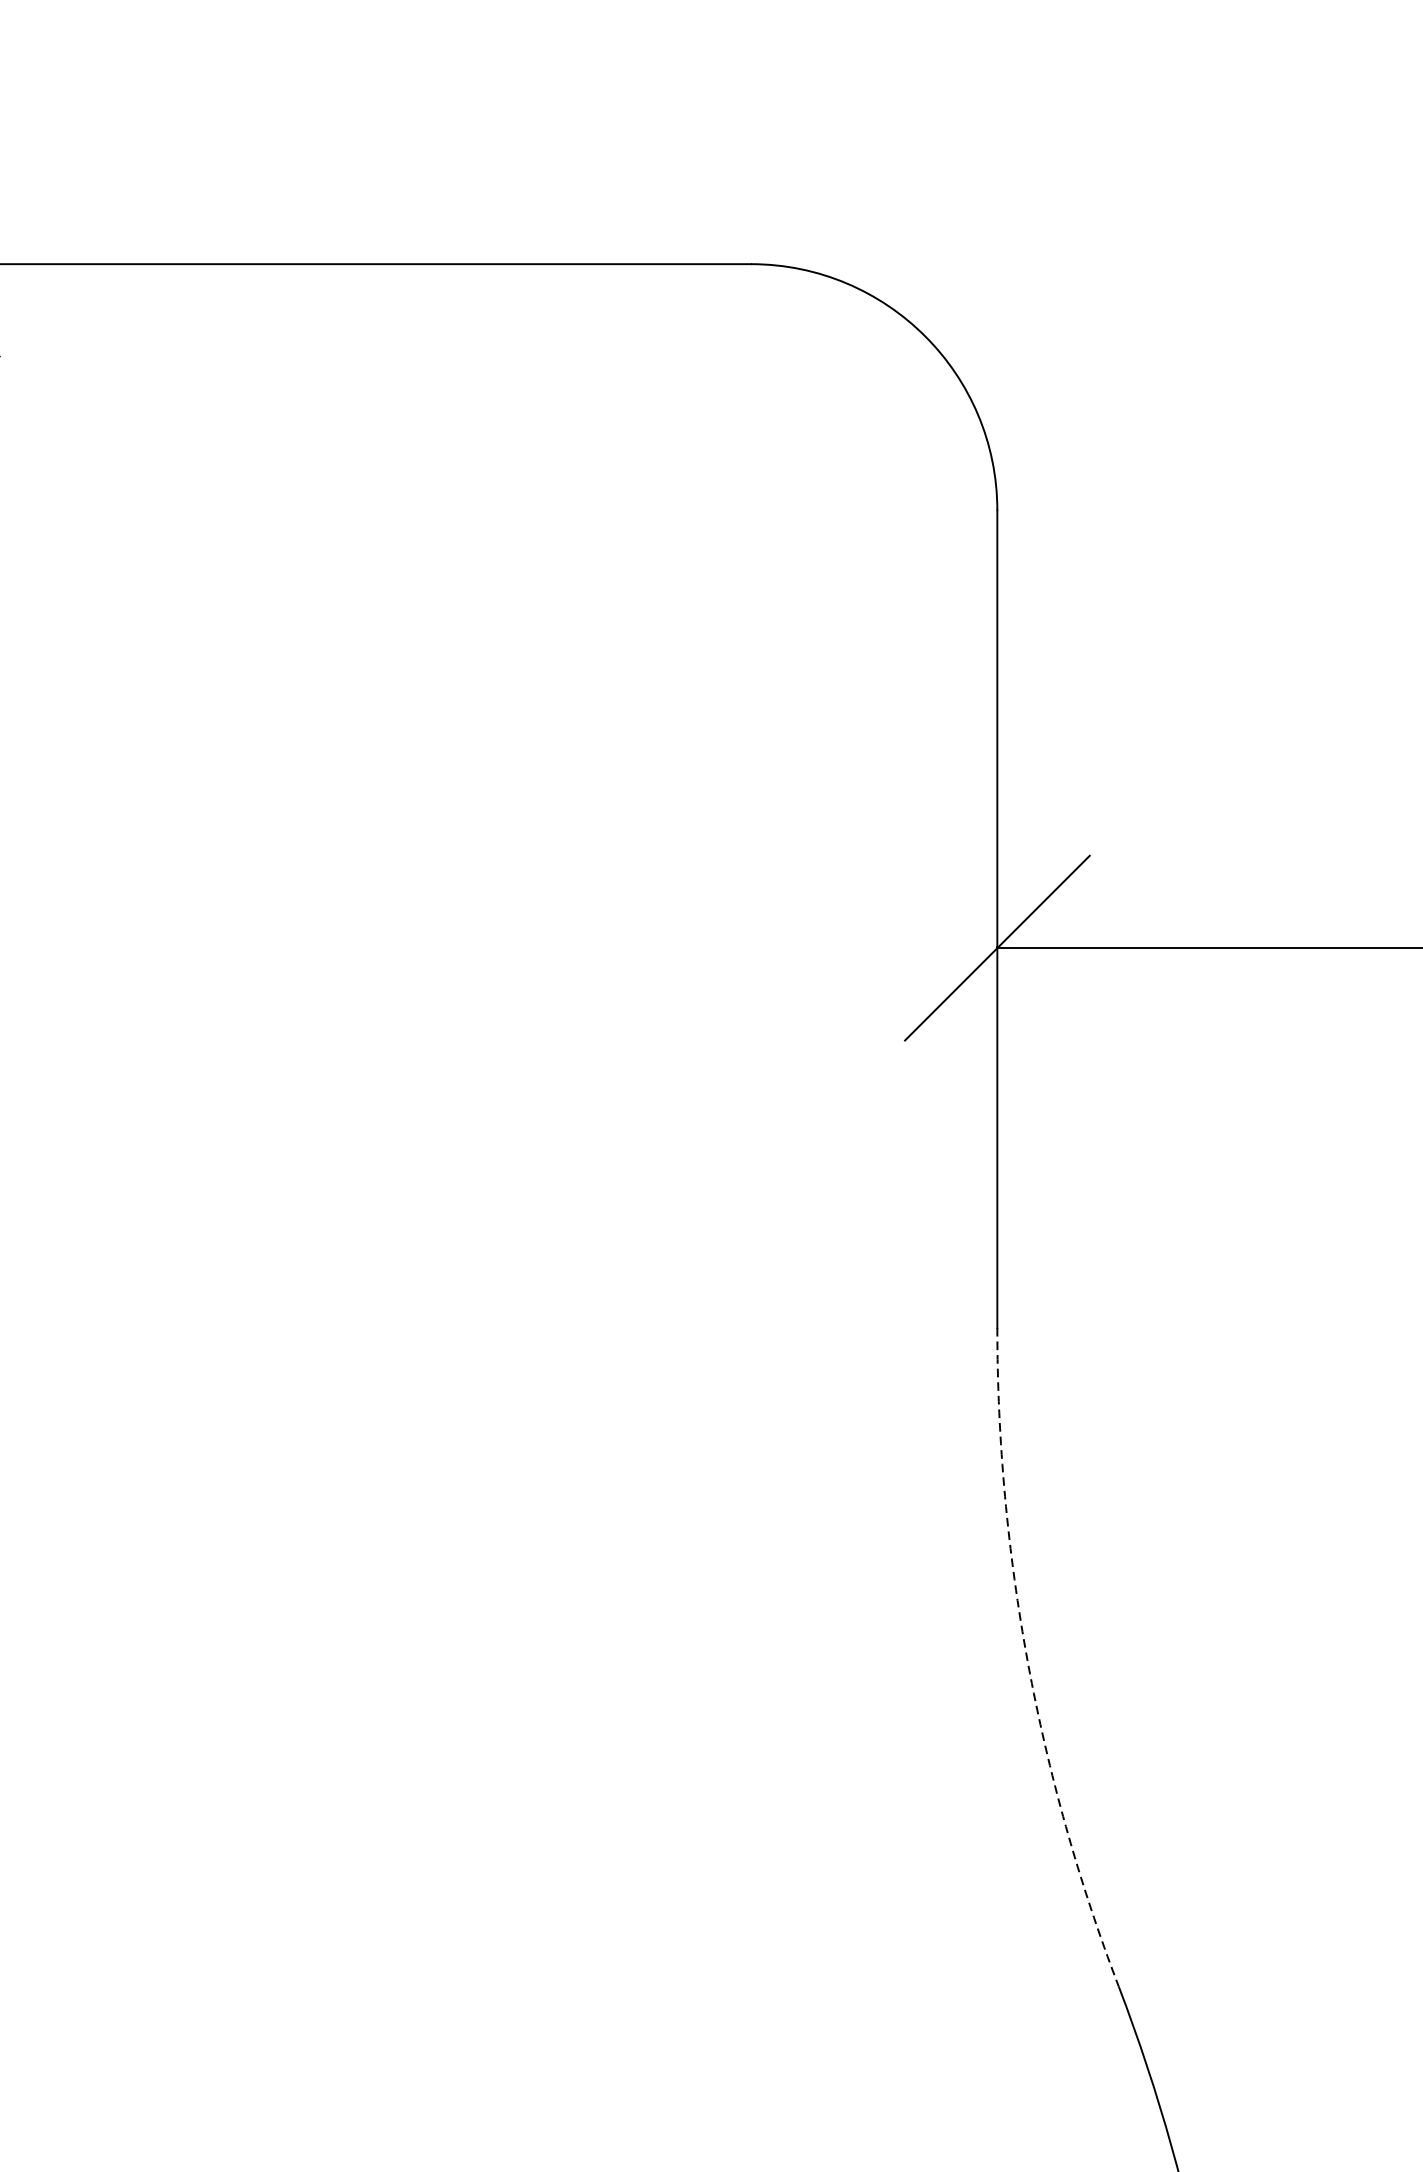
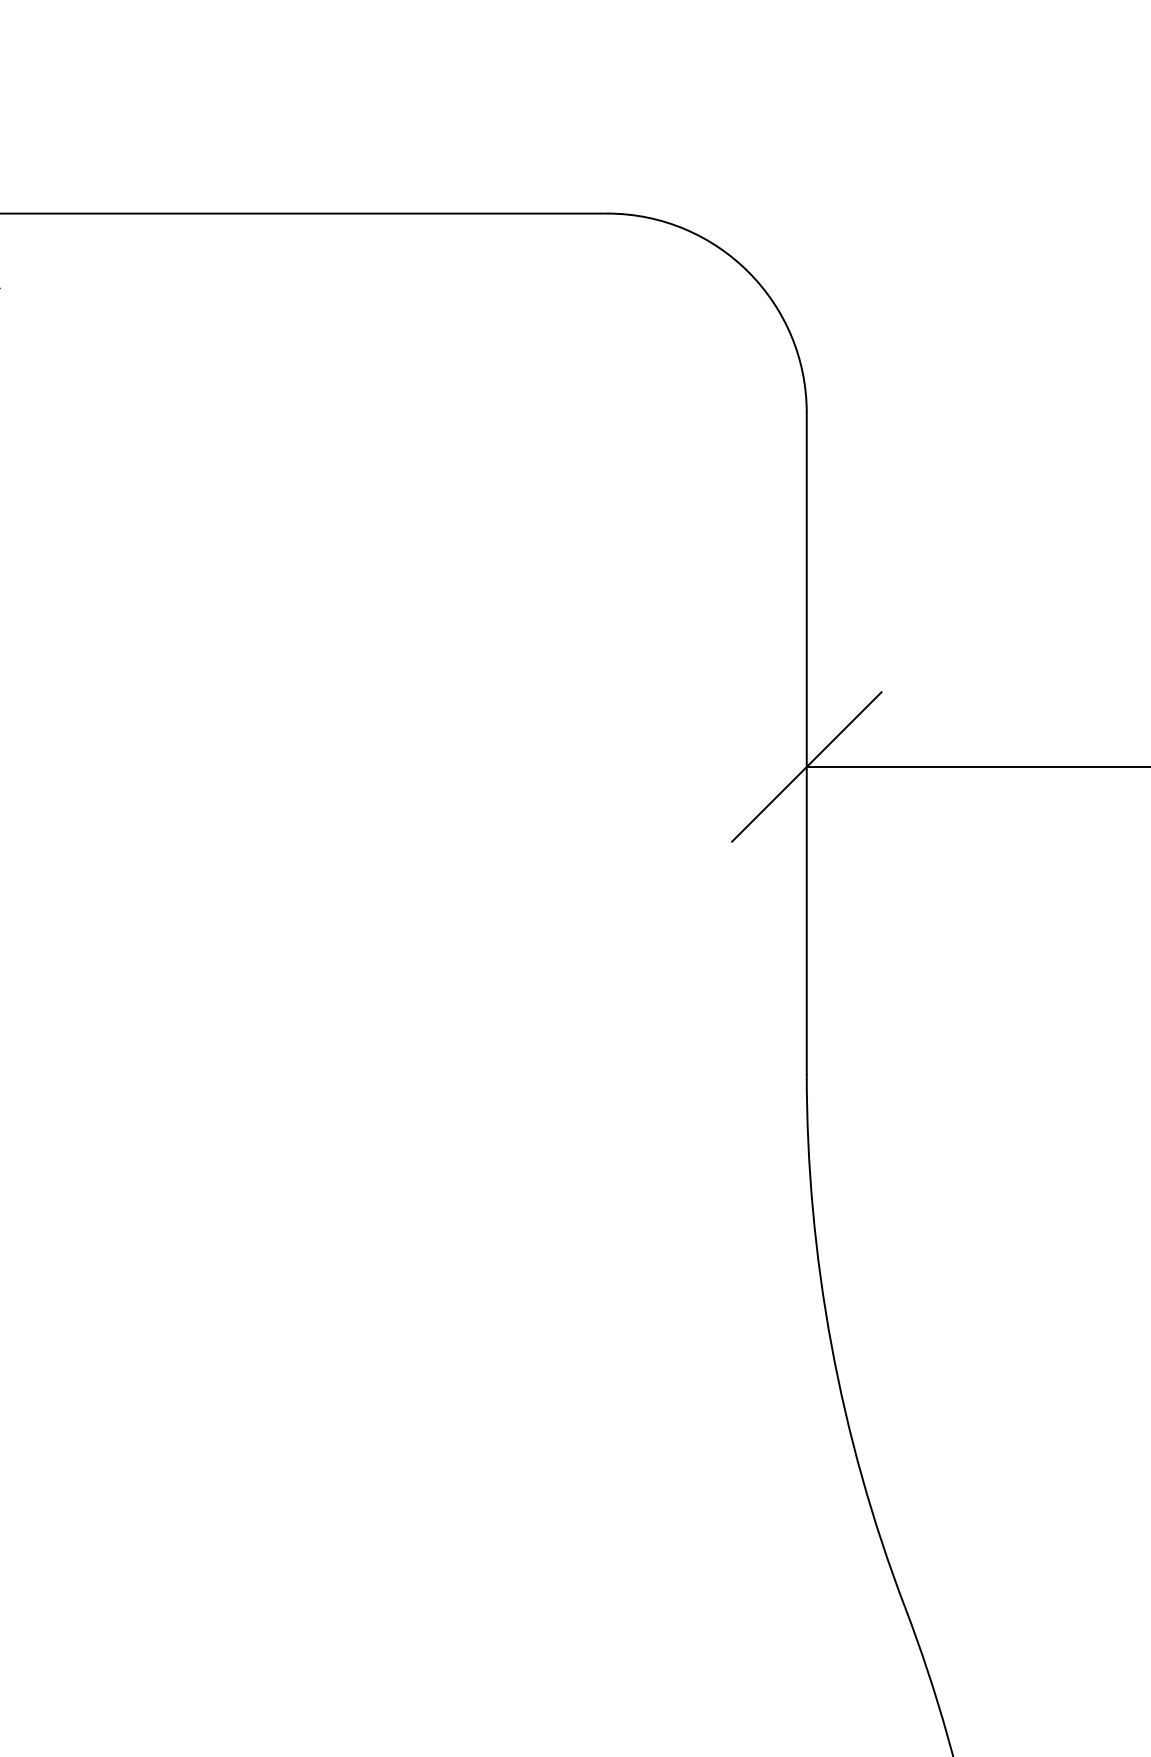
arc: (1027, 1663) -> (831, 1345), dashed -> solid

